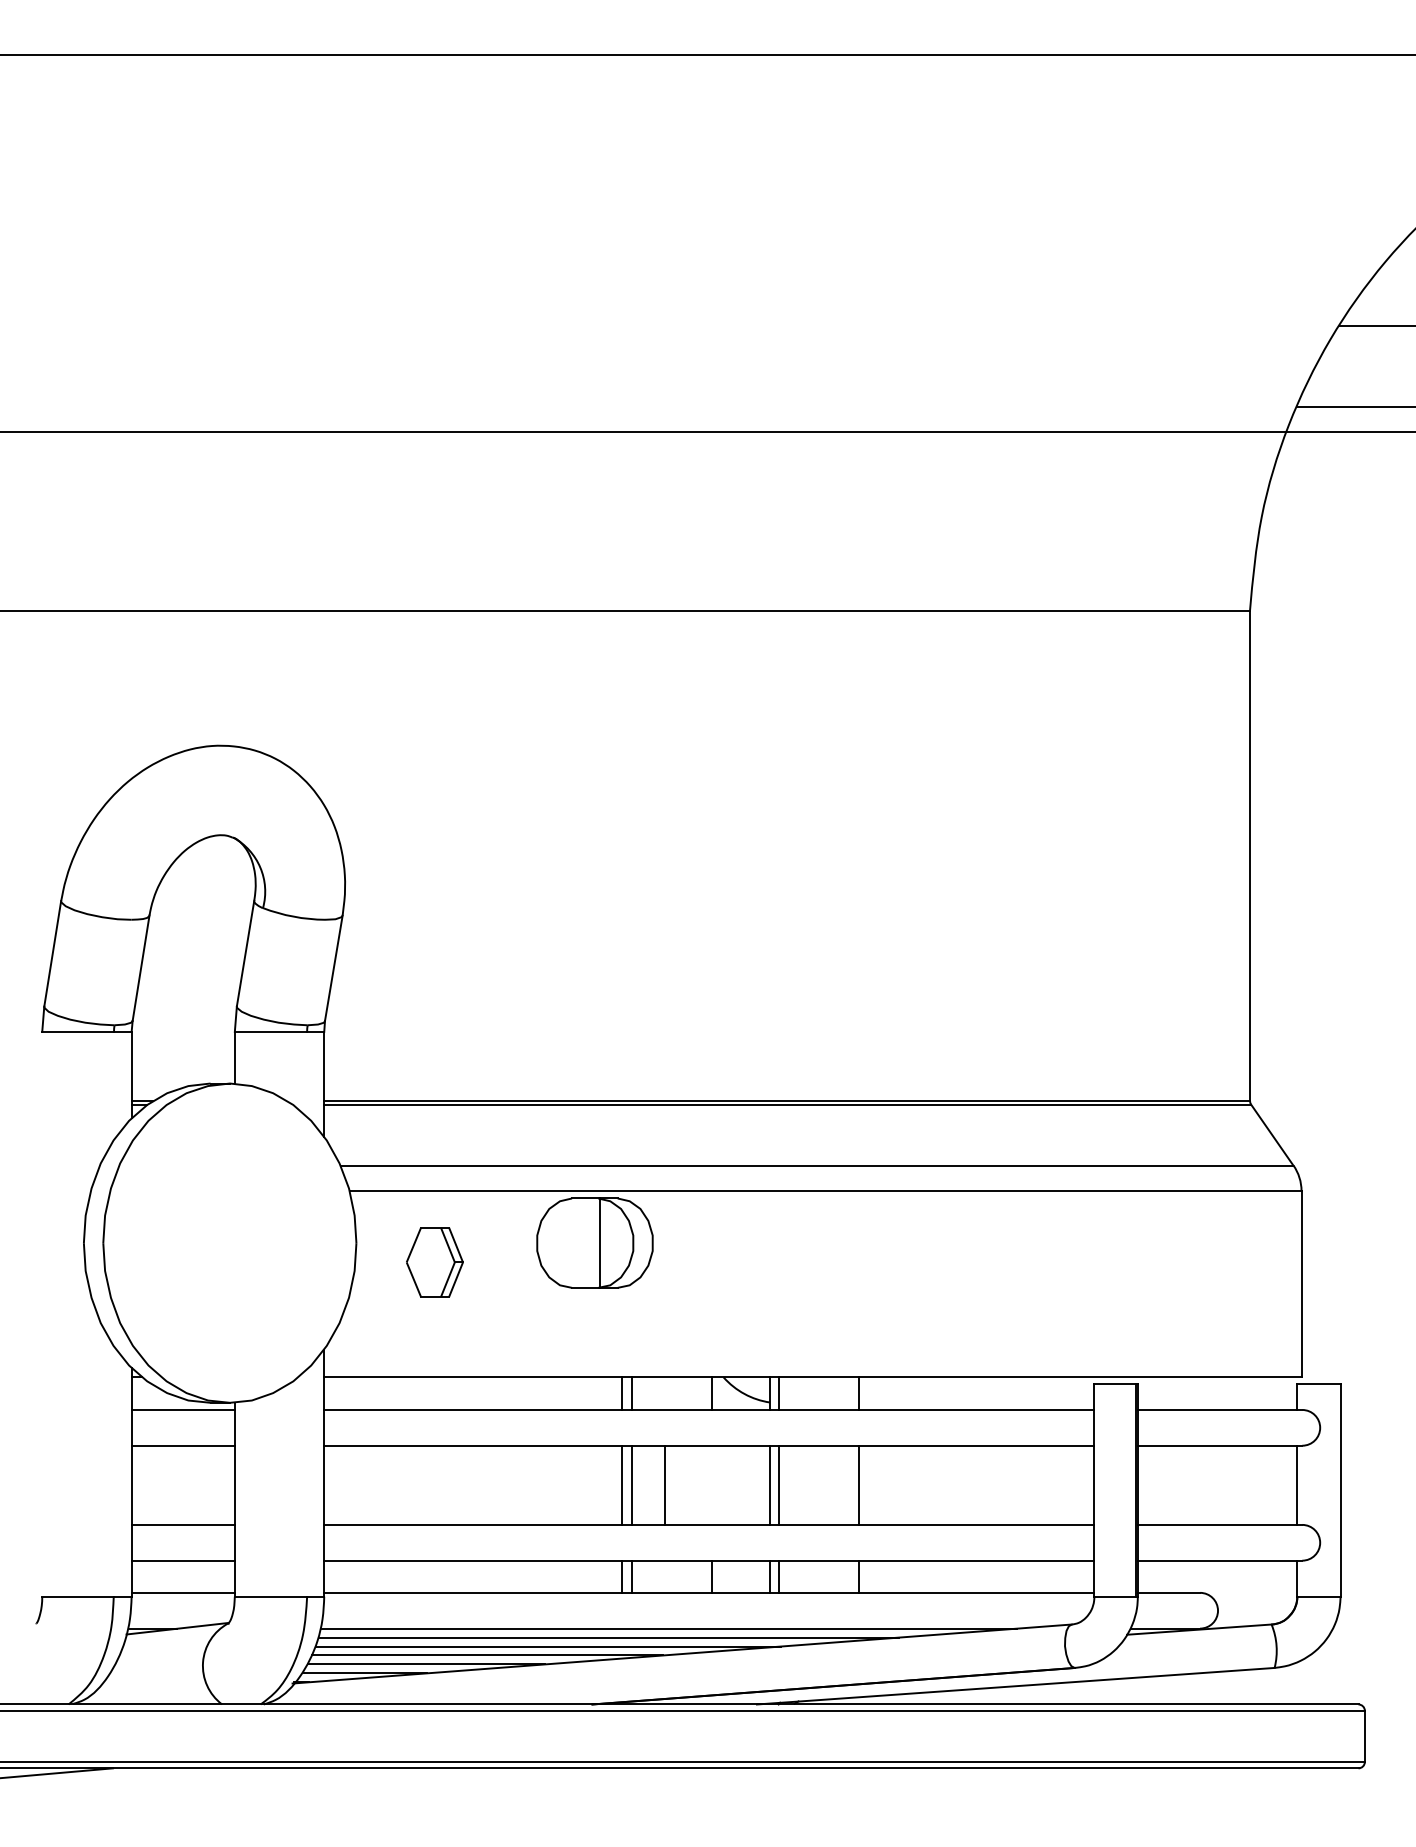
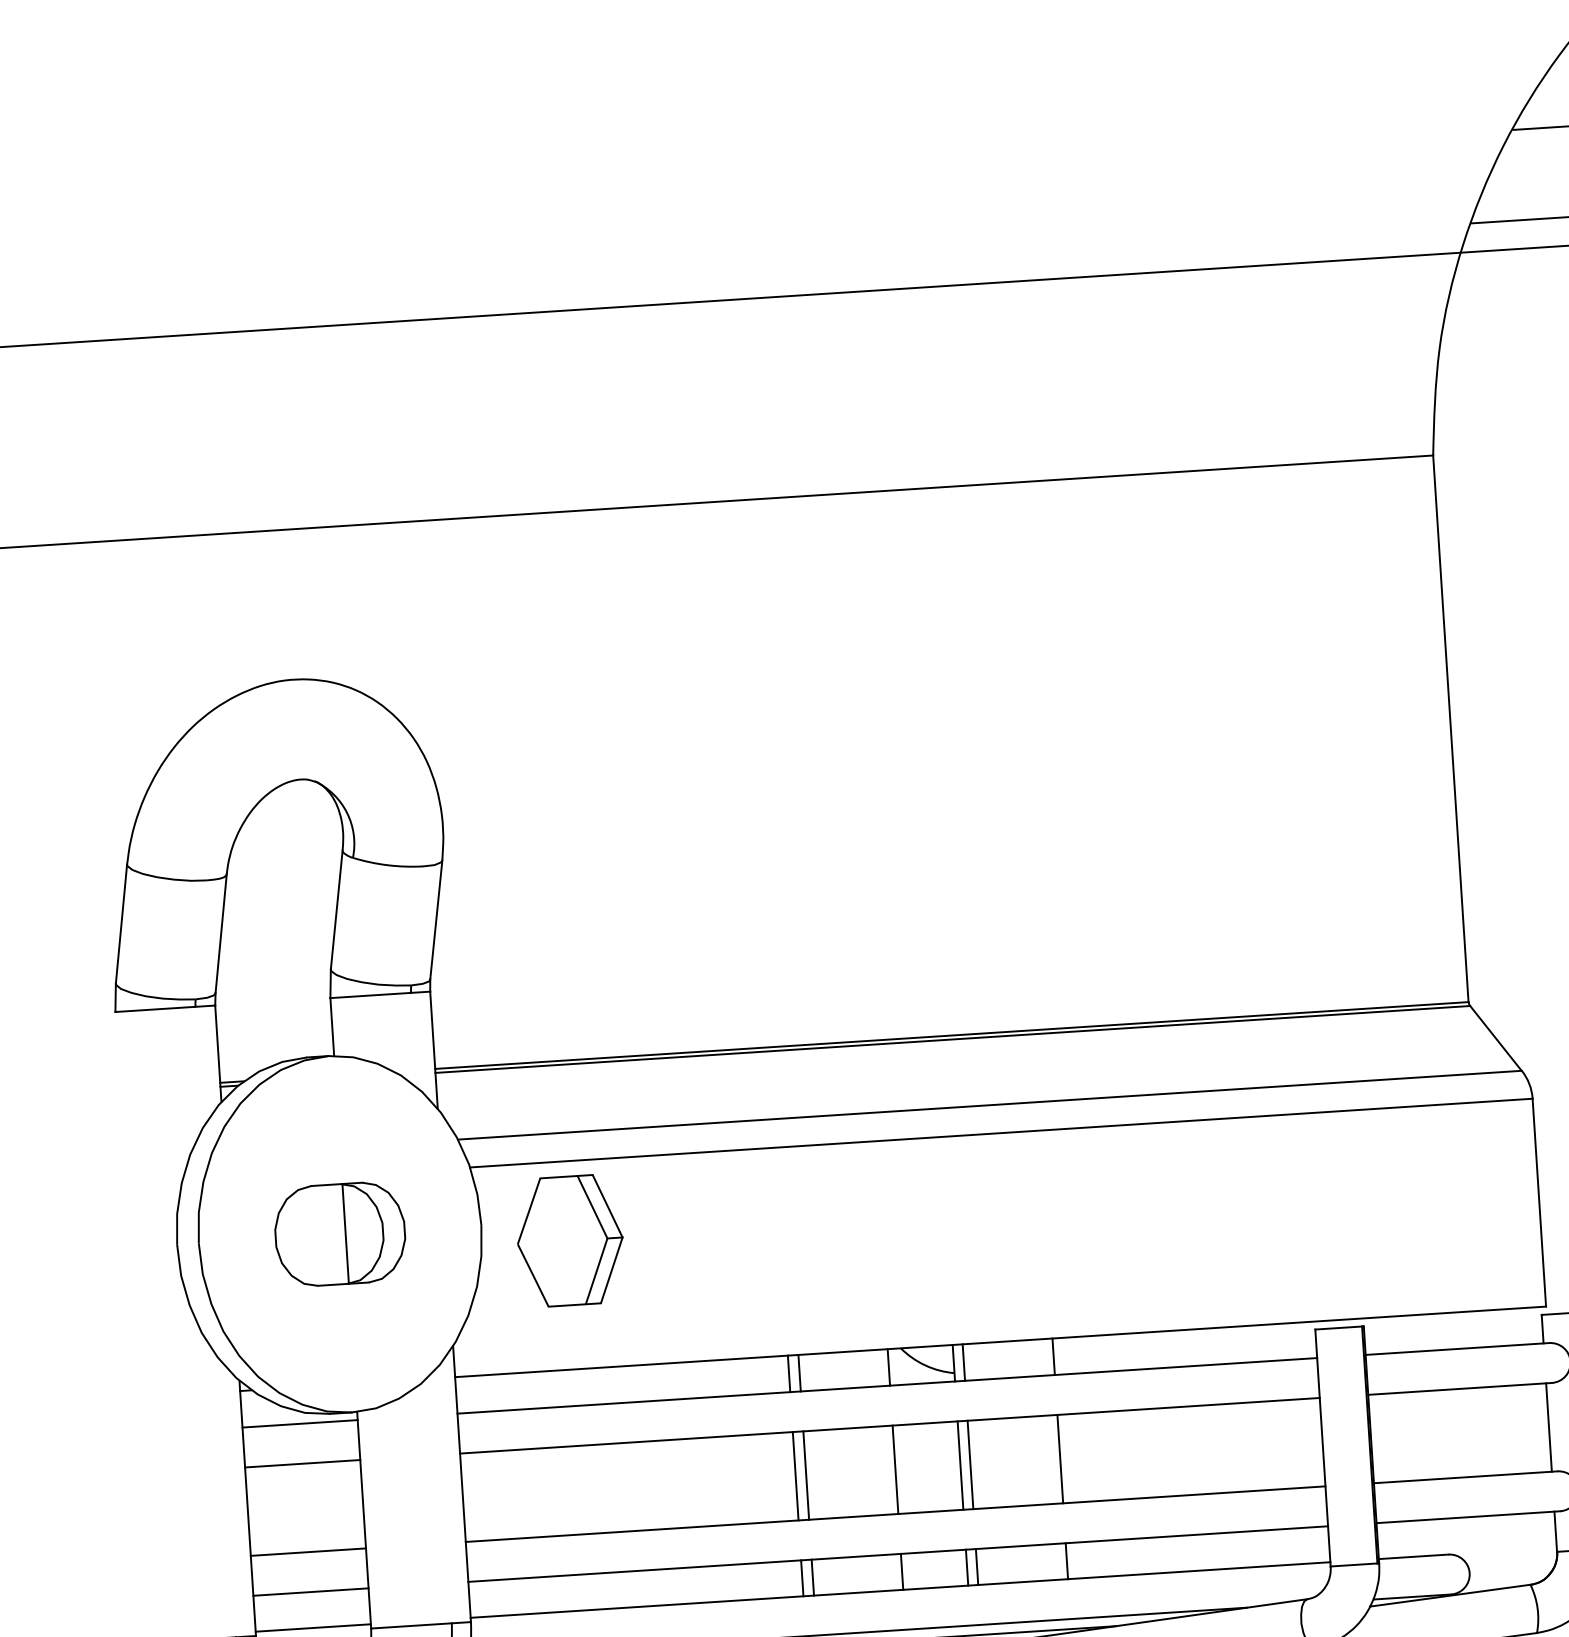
part: (594, 1242) -> (339, 1233), moved
part: (434, 1262) -> (569, 1241), size x1.67
line: (664, 1484) -> (895, 1468), moved

